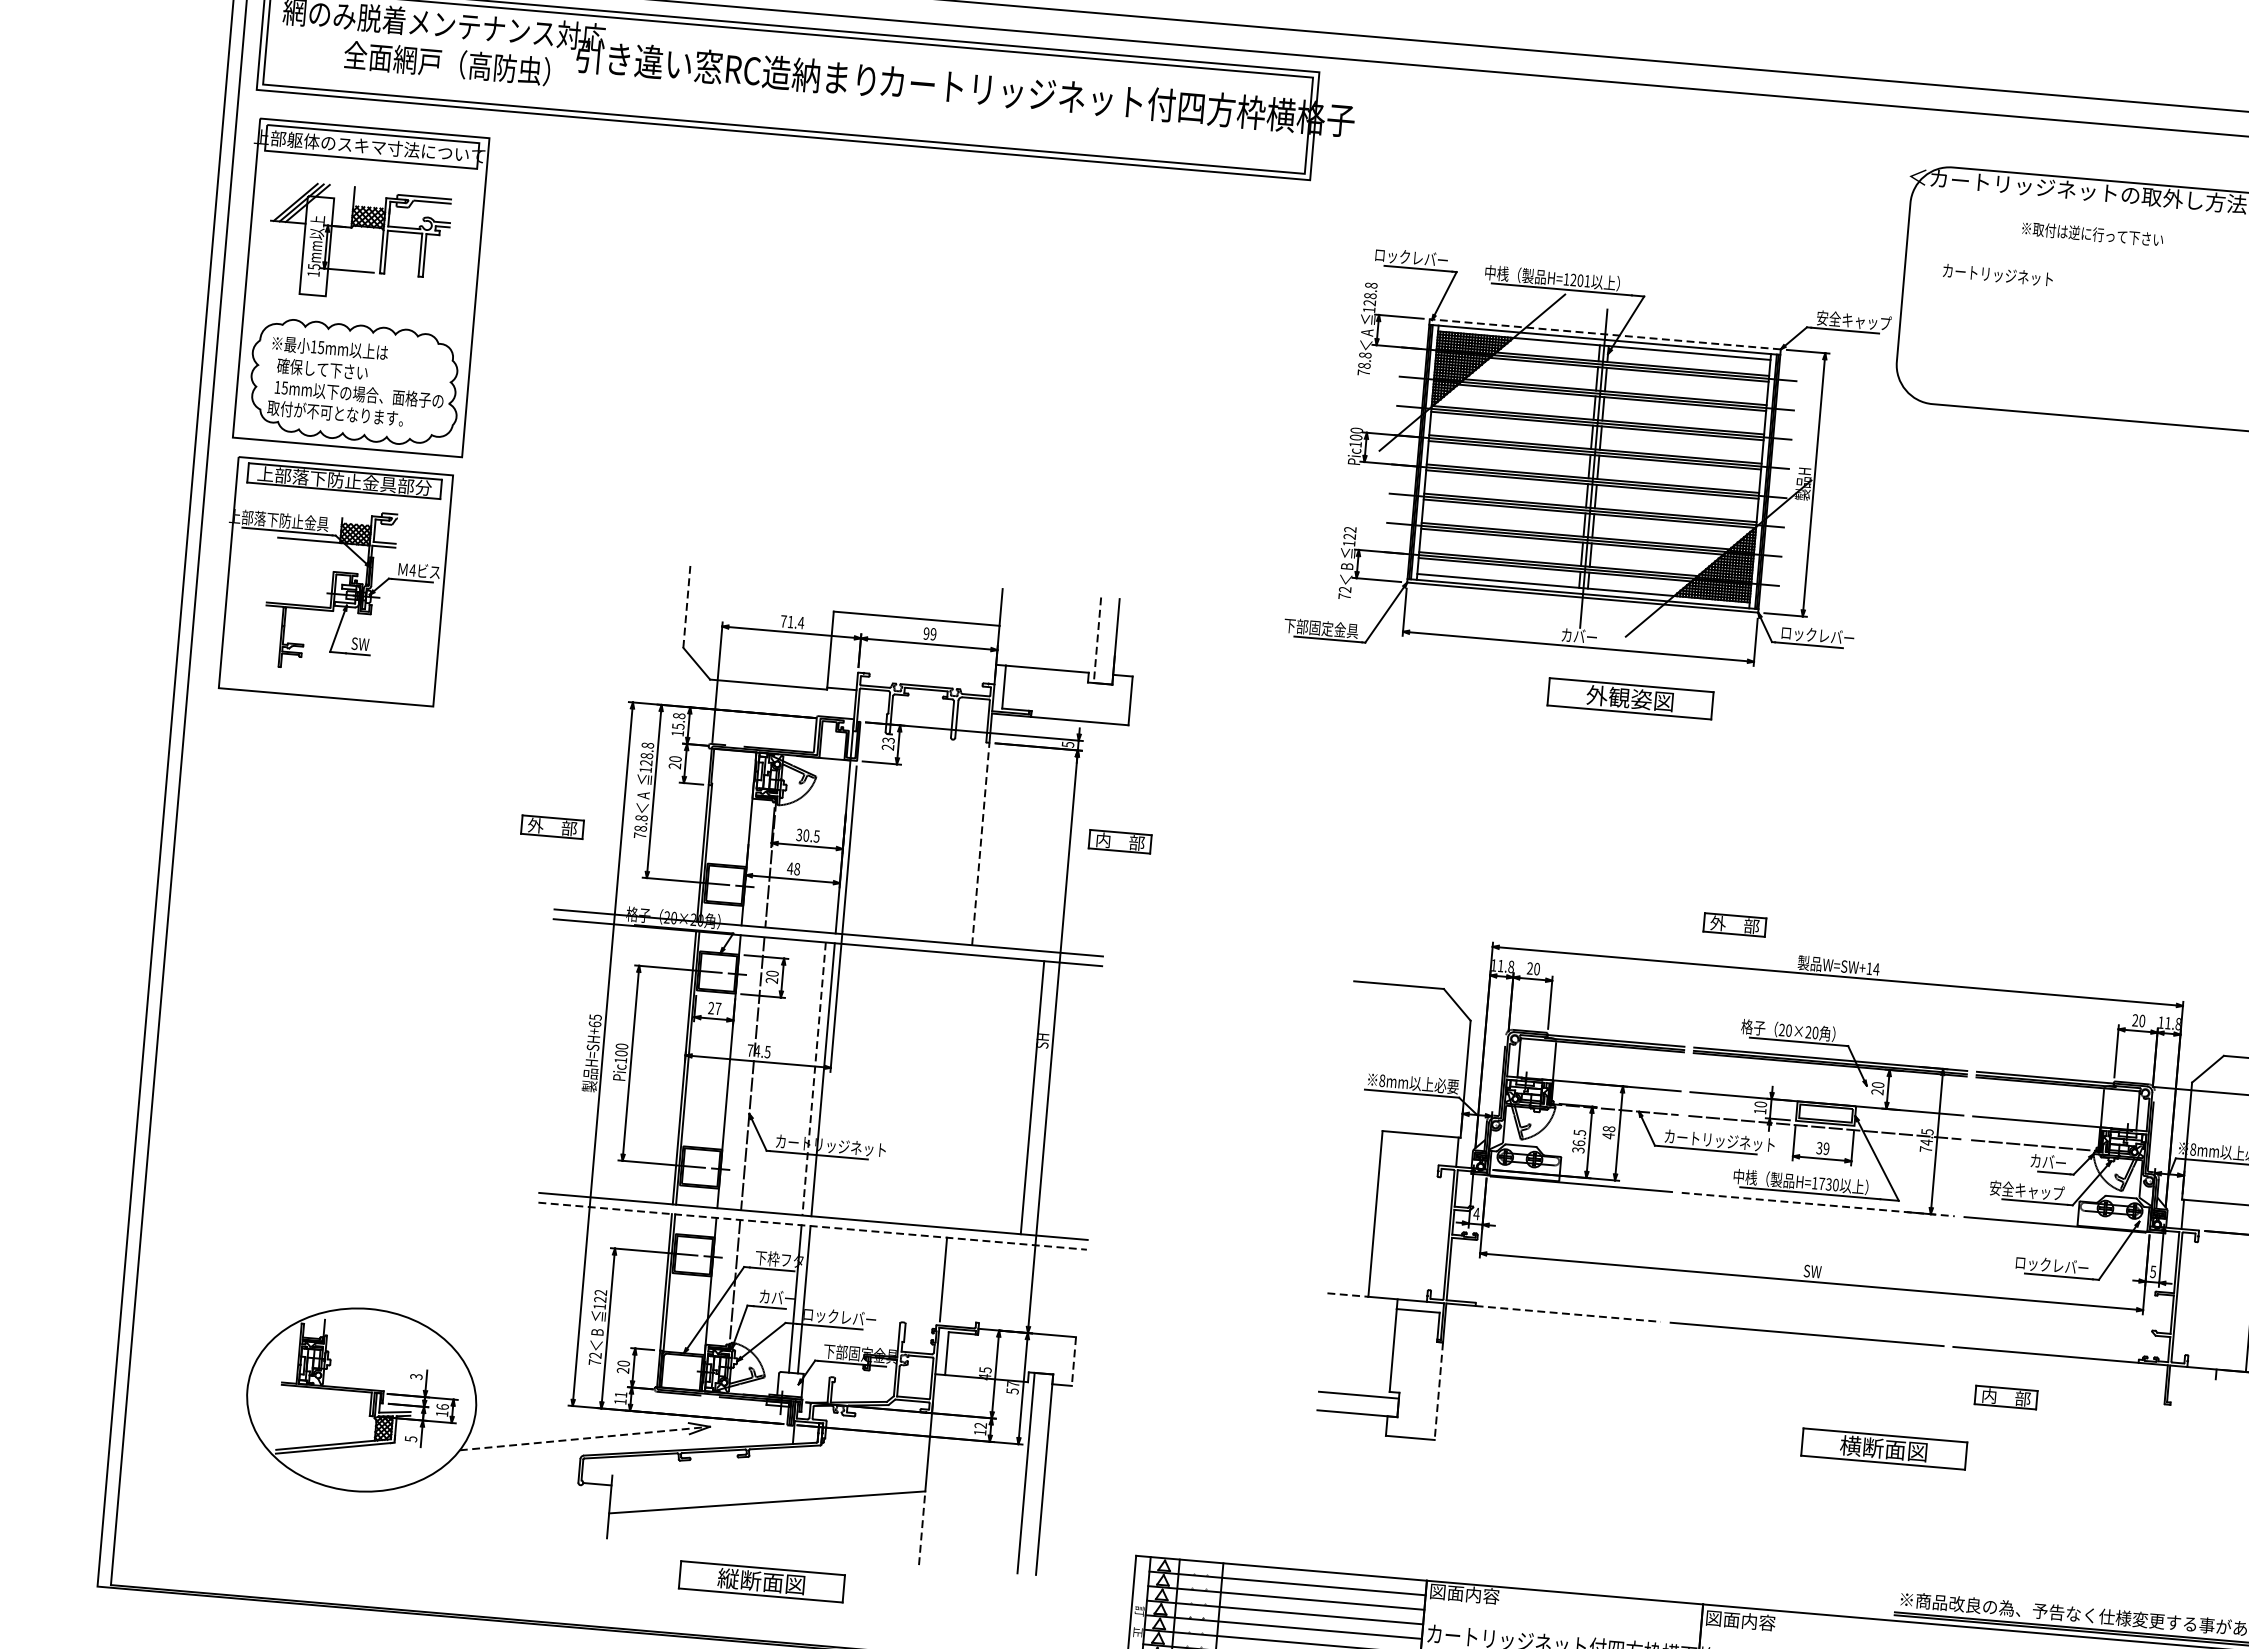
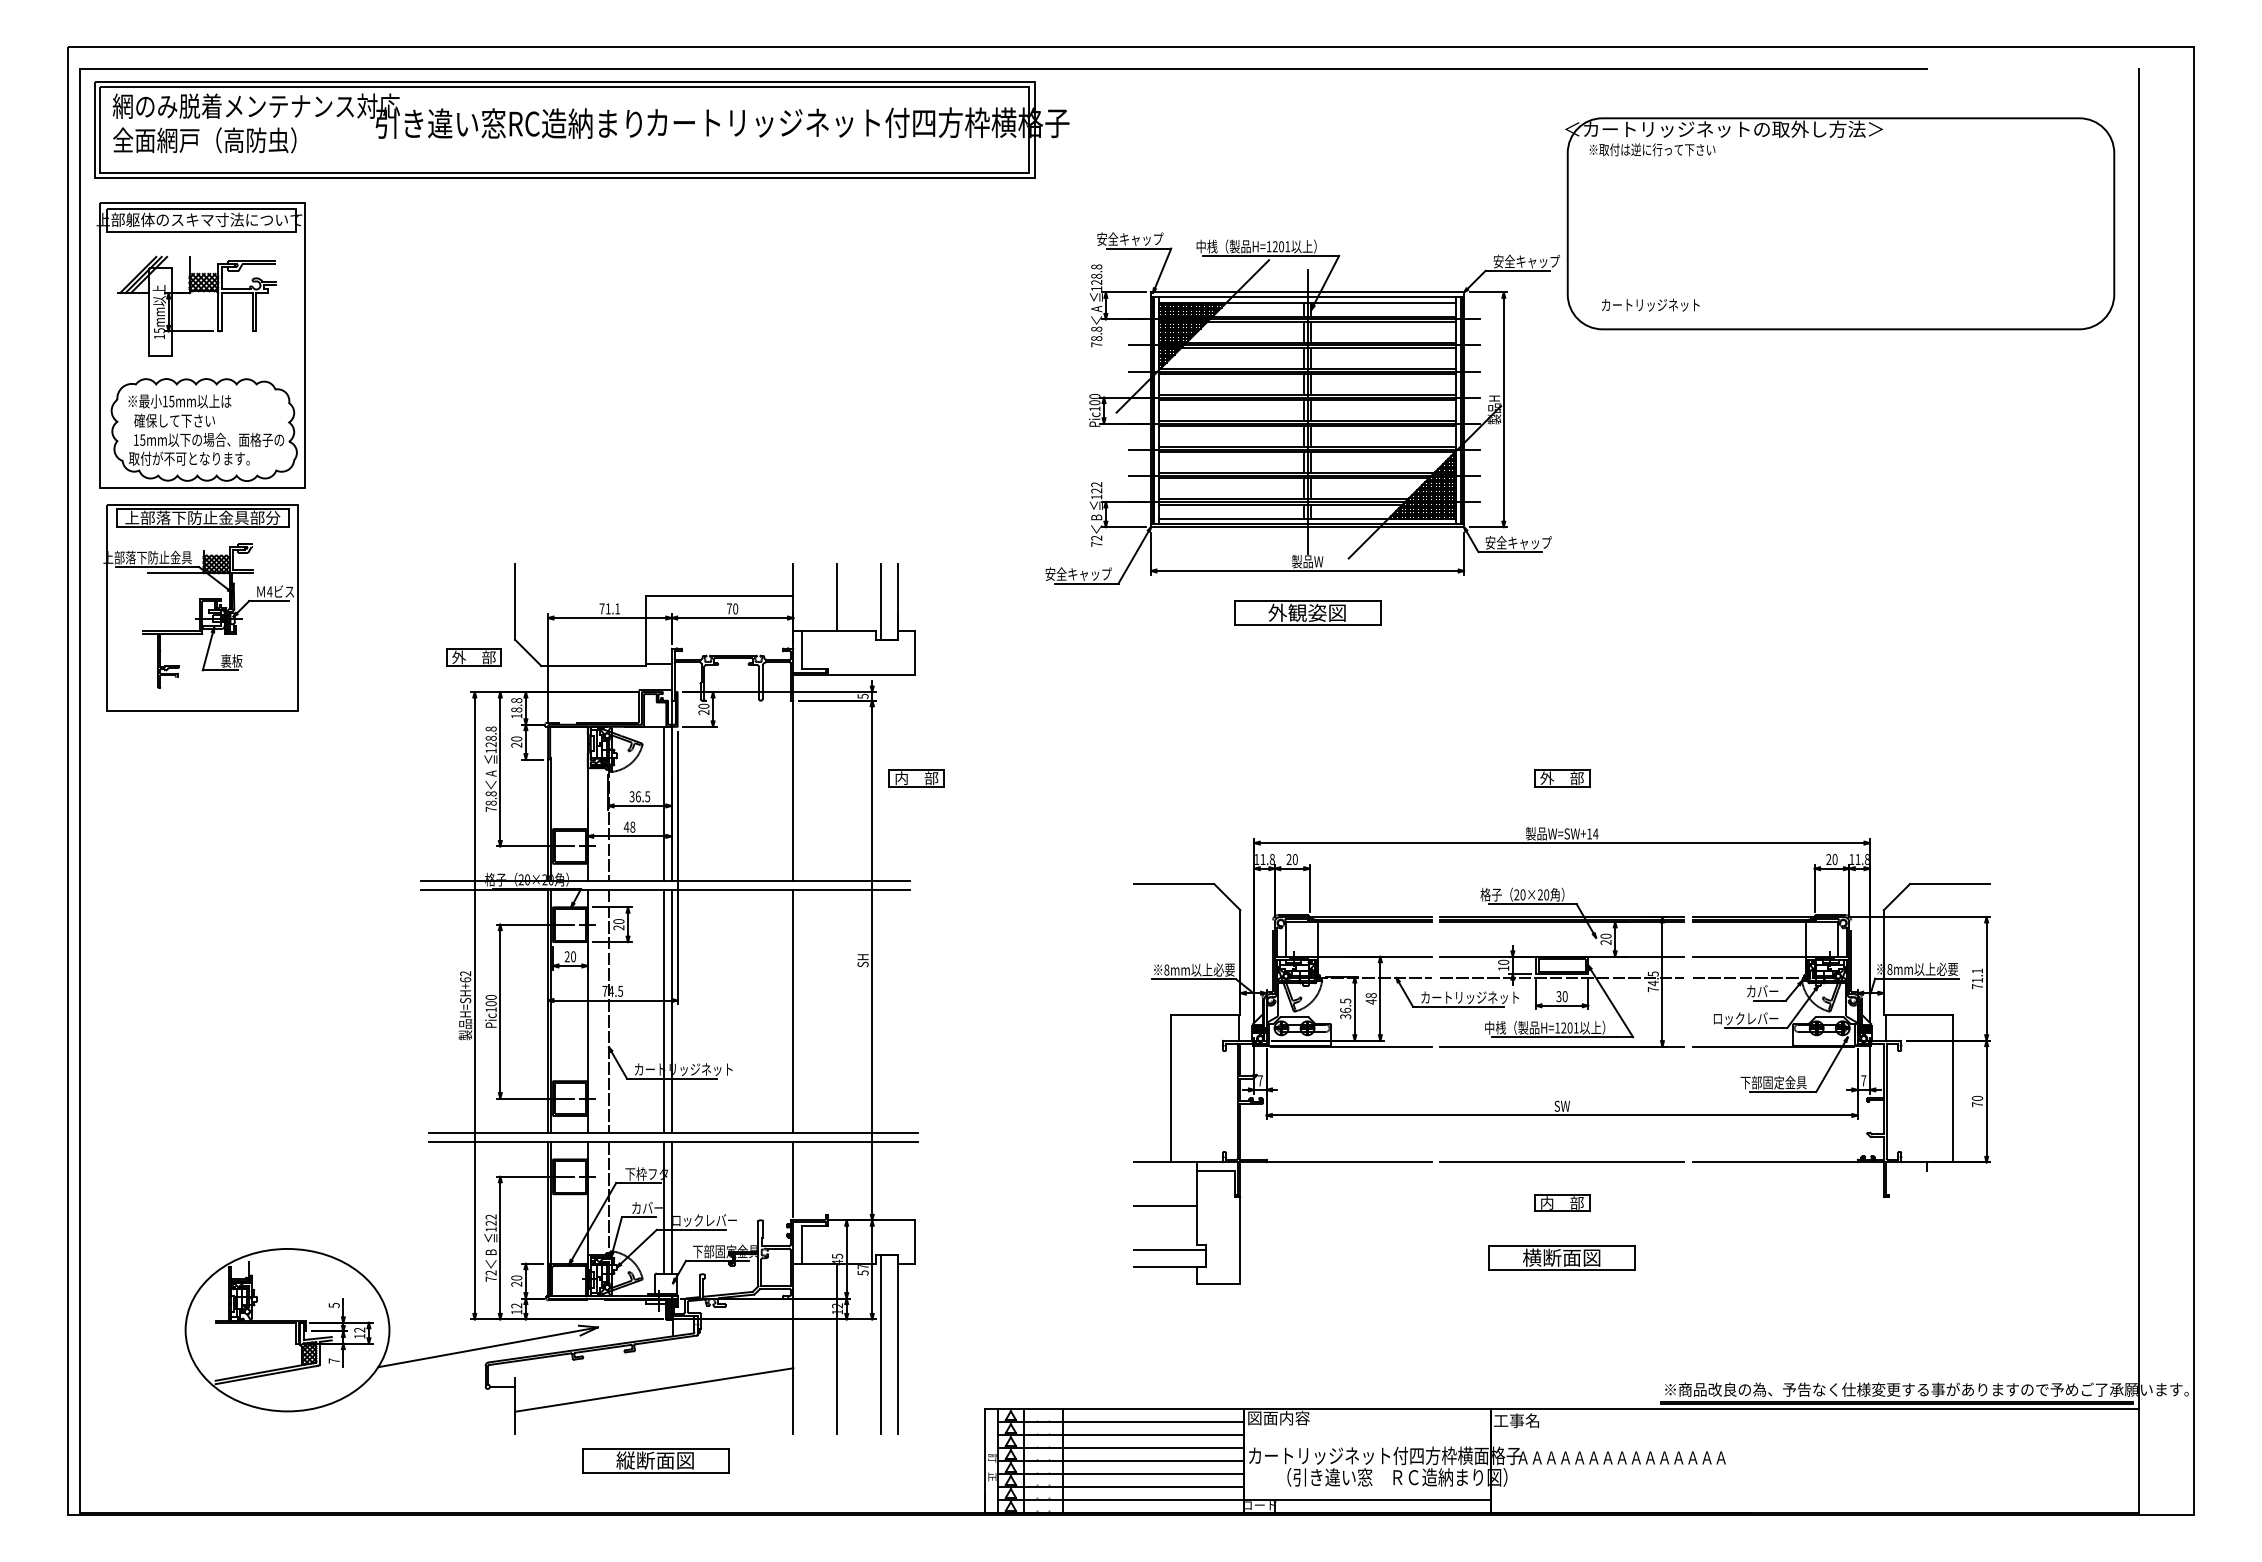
text: (446, 63) -> (204, 140), moved
text: (2092, 233) -> (1652, 149), moved
text: (1411, 256) -> (1130, 238), ロックレバー -> 安全キャップ
text: (1997, 274) -> (1650, 304), moved
line: (1605, 334) -> (1307, 292), dashed -> solid
line: (687, 604) -> (515, 601), dashed -> solid
text: (801, 622) -> (617, 608), 71.4 -> 71.1
text: (1321, 627) -> (1078, 573), 下部固定金具 -> 安全キャップ
line: (1047, 631) -> (836, 597), added
text: (930, 633) -> (732, 608), 99 -> 70
text: (1817, 635) -> (1518, 542), ロックレバー -> 安全キャップ
text: (1579, 636) -> (1307, 561), カバー -> 製品W
line: (1097, 641) -> (881, 602), dashed -> solid
text: (363, 643) -> (231, 660), SW -> 裏板
part: (1630, 698) -> (1307, 612), moved
text: (678, 726) -> (516, 709), 15.8 -> 18.8
text: (888, 739) -> (703, 705), 23 -> 20
part: (551, 827) -> (473, 657), moved
text: (806, 835) -> (638, 796), 30.5 -> 36.5
line: (980, 843) -> (793, 790), dashed -> solid
line: (833, 845) -> (663, 803), added
part: (1735, 925) -> (1562, 778), moved
text: (718, 1008) -> (573, 956), 27 -> 20
text: (595, 1017) -> (465, 973), H=SH+65 -> H=SH+62
line: (813, 1078) -> (663, 1011), dashed -> solid
line: (1032, 1097) -> (793, 1011), moved
text: (1825, 1148) -> (1564, 996), 39 -> 30
text: (1828, 1183) -> (1569, 1027), H=1730 -> H=1201
text: (2027, 1190) -> (1746, 1018), 安全キャップ -> ロックレバー
line: (1818, 1204) -> (1562, 1046), dashed -> solid
text: (1476, 1213) -> (1260, 1080), 4 -> 7
line: (812, 1226) -> (673, 1142), dashed -> solid
text: (2051, 1265) -> (1773, 1082), ロックレバー -> 下部固定金具
text: (2152, 1271) -> (1863, 1080), 5 -> 7
line: (1348, 1295) -> (1153, 1162), dashed -> solid
line: (1568, 1314) -> (1349, 1162), dashed -> solid
line: (1358, 1344) -> (1165, 1205), added
line: (1074, 1362) -> (915, 1242), dashed -> solid
text: (415, 1376) -> (333, 1305), 3 -> 5
line: (1438, 1392) -> (1240, 1241), dashed -> solid
text: (620, 1394) -> (516, 1305), 11 -> 12
part: (2006, 1396) -> (1562, 1202), moved
text: (442, 1406) -> (359, 1329), 16 -> 12
text: (410, 1438) -> (333, 1360), 5 -> 7
line: (585, 1438) -> (488, 1347), dashed -> solid
part: (1883, 1448) -> (1561, 1257), moved
line: (975, 1473) -> (836, 1348), added
line: (922, 1528) -> (793, 1401), dashed -> solid
text: (1740, 1620) -> (1524, 1420), 図面内容 -> 工事名

